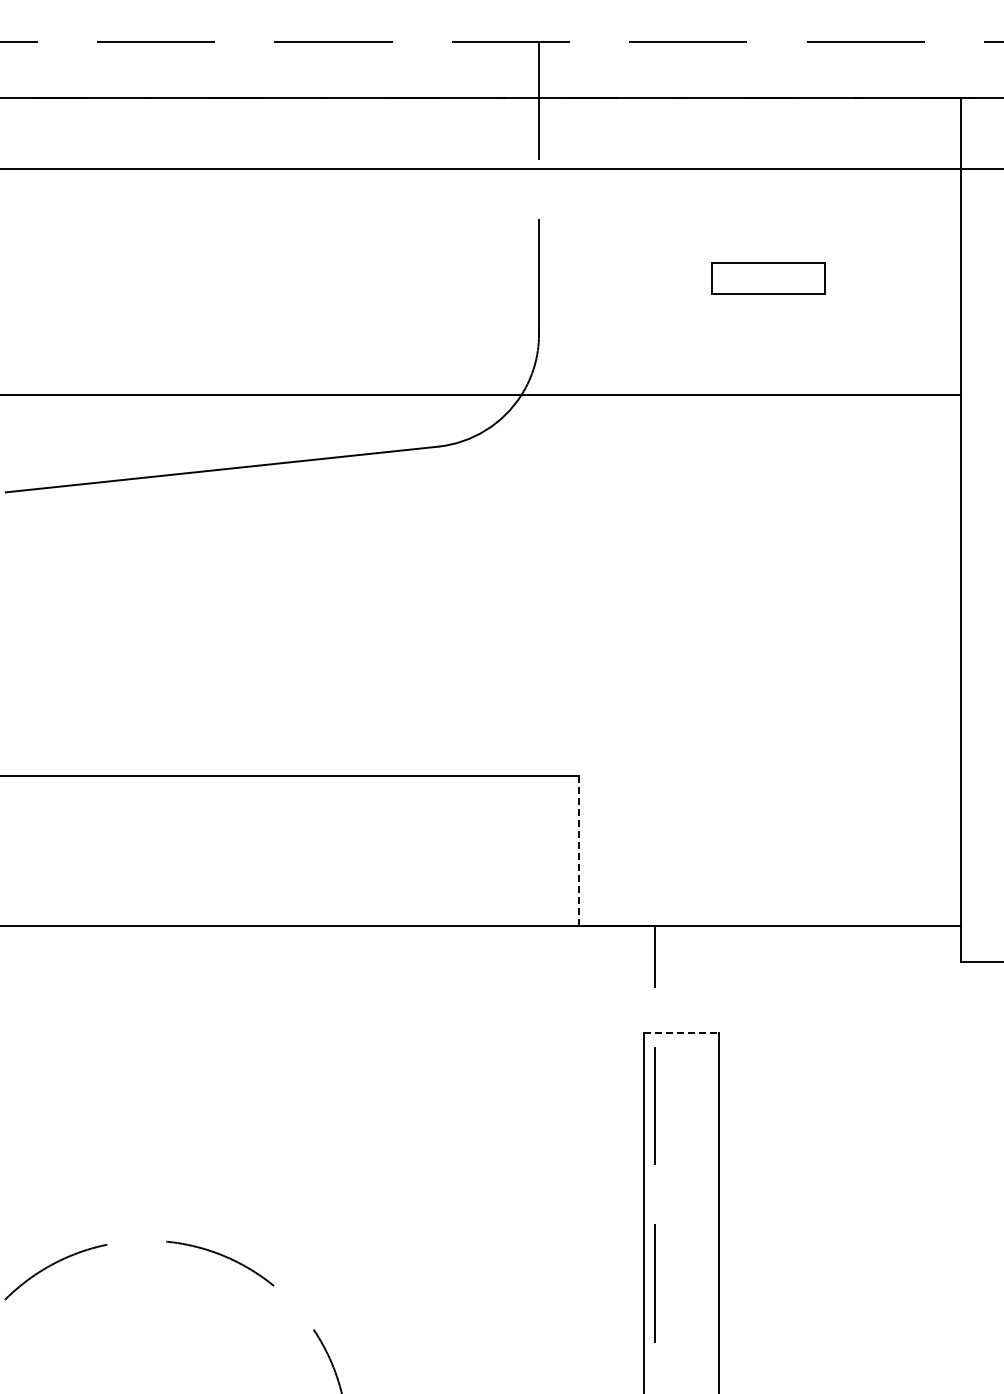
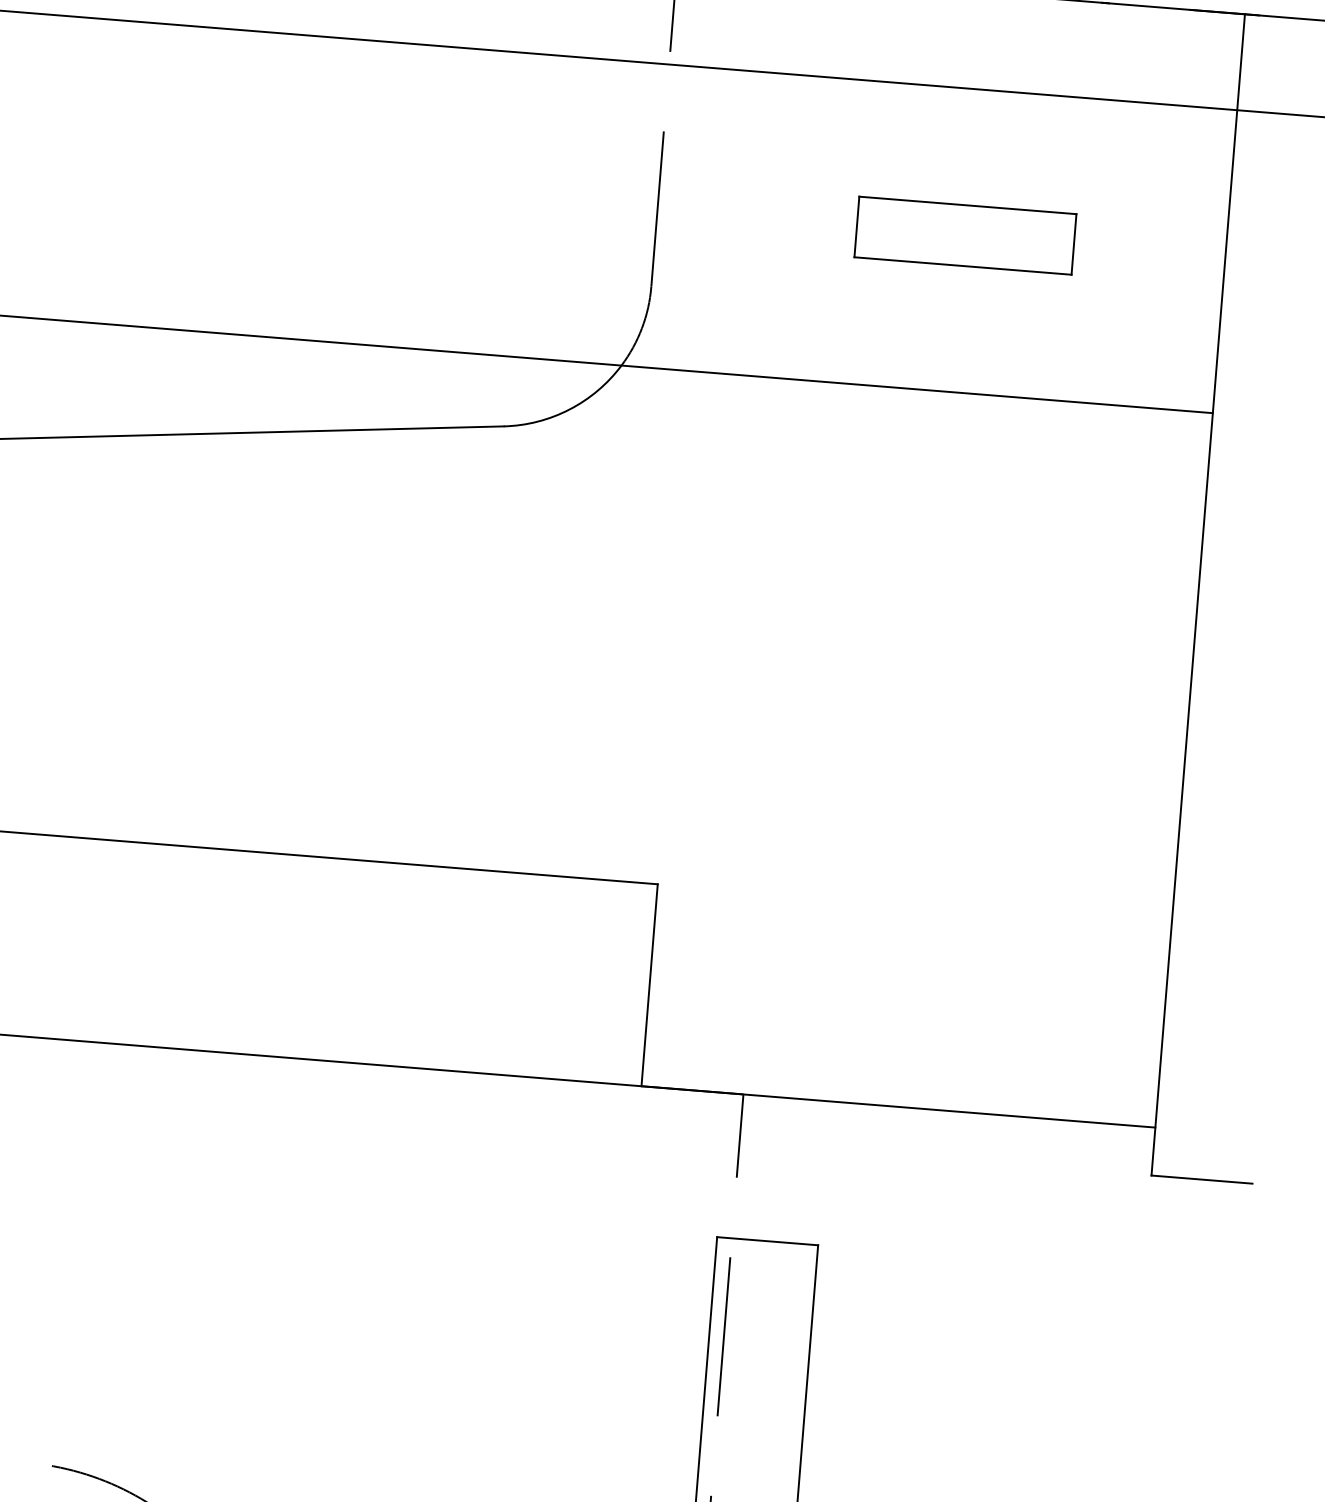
part: (767, 278) -> (964, 235), size x1.43
line: (579, 850) -> (649, 984), dashed -> solid
line: (681, 1033) -> (767, 1241), dashed -> solid

